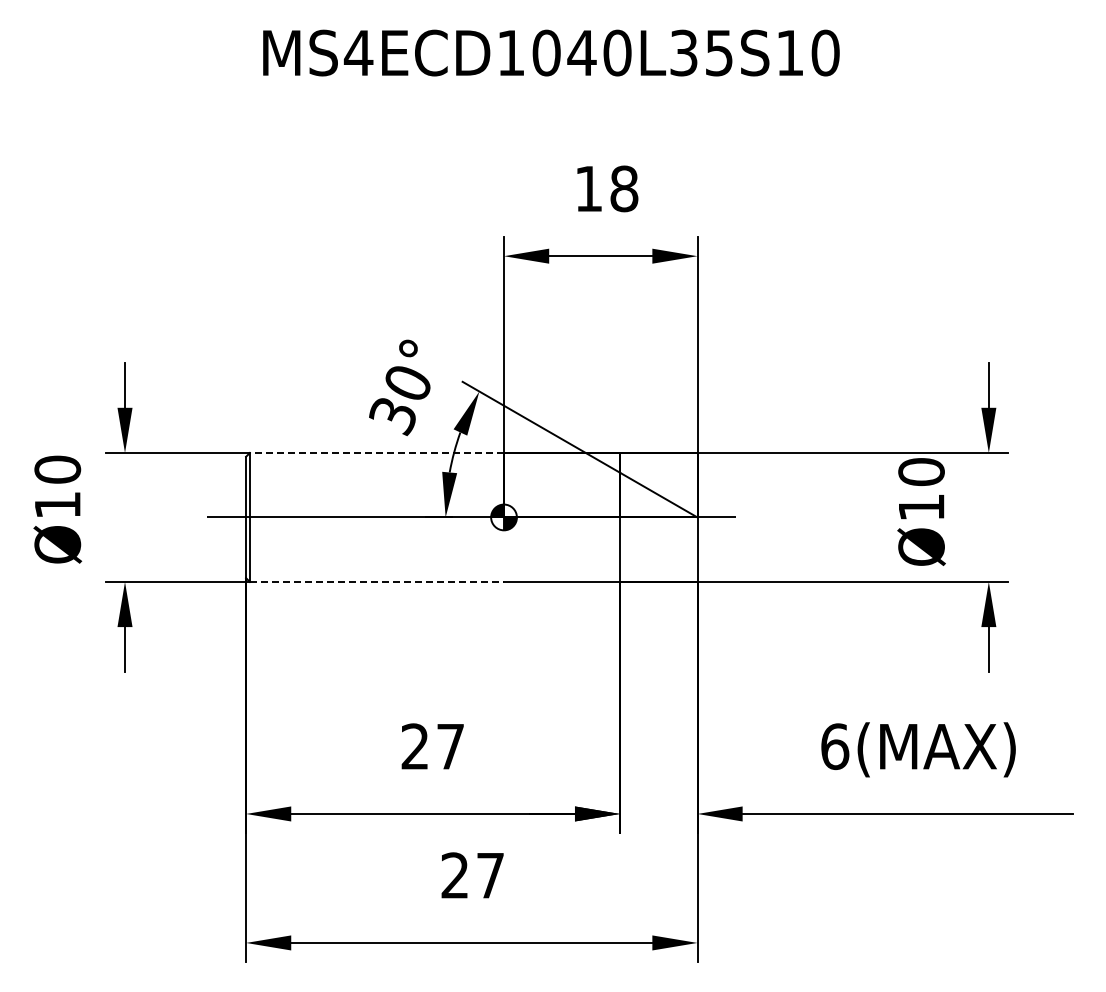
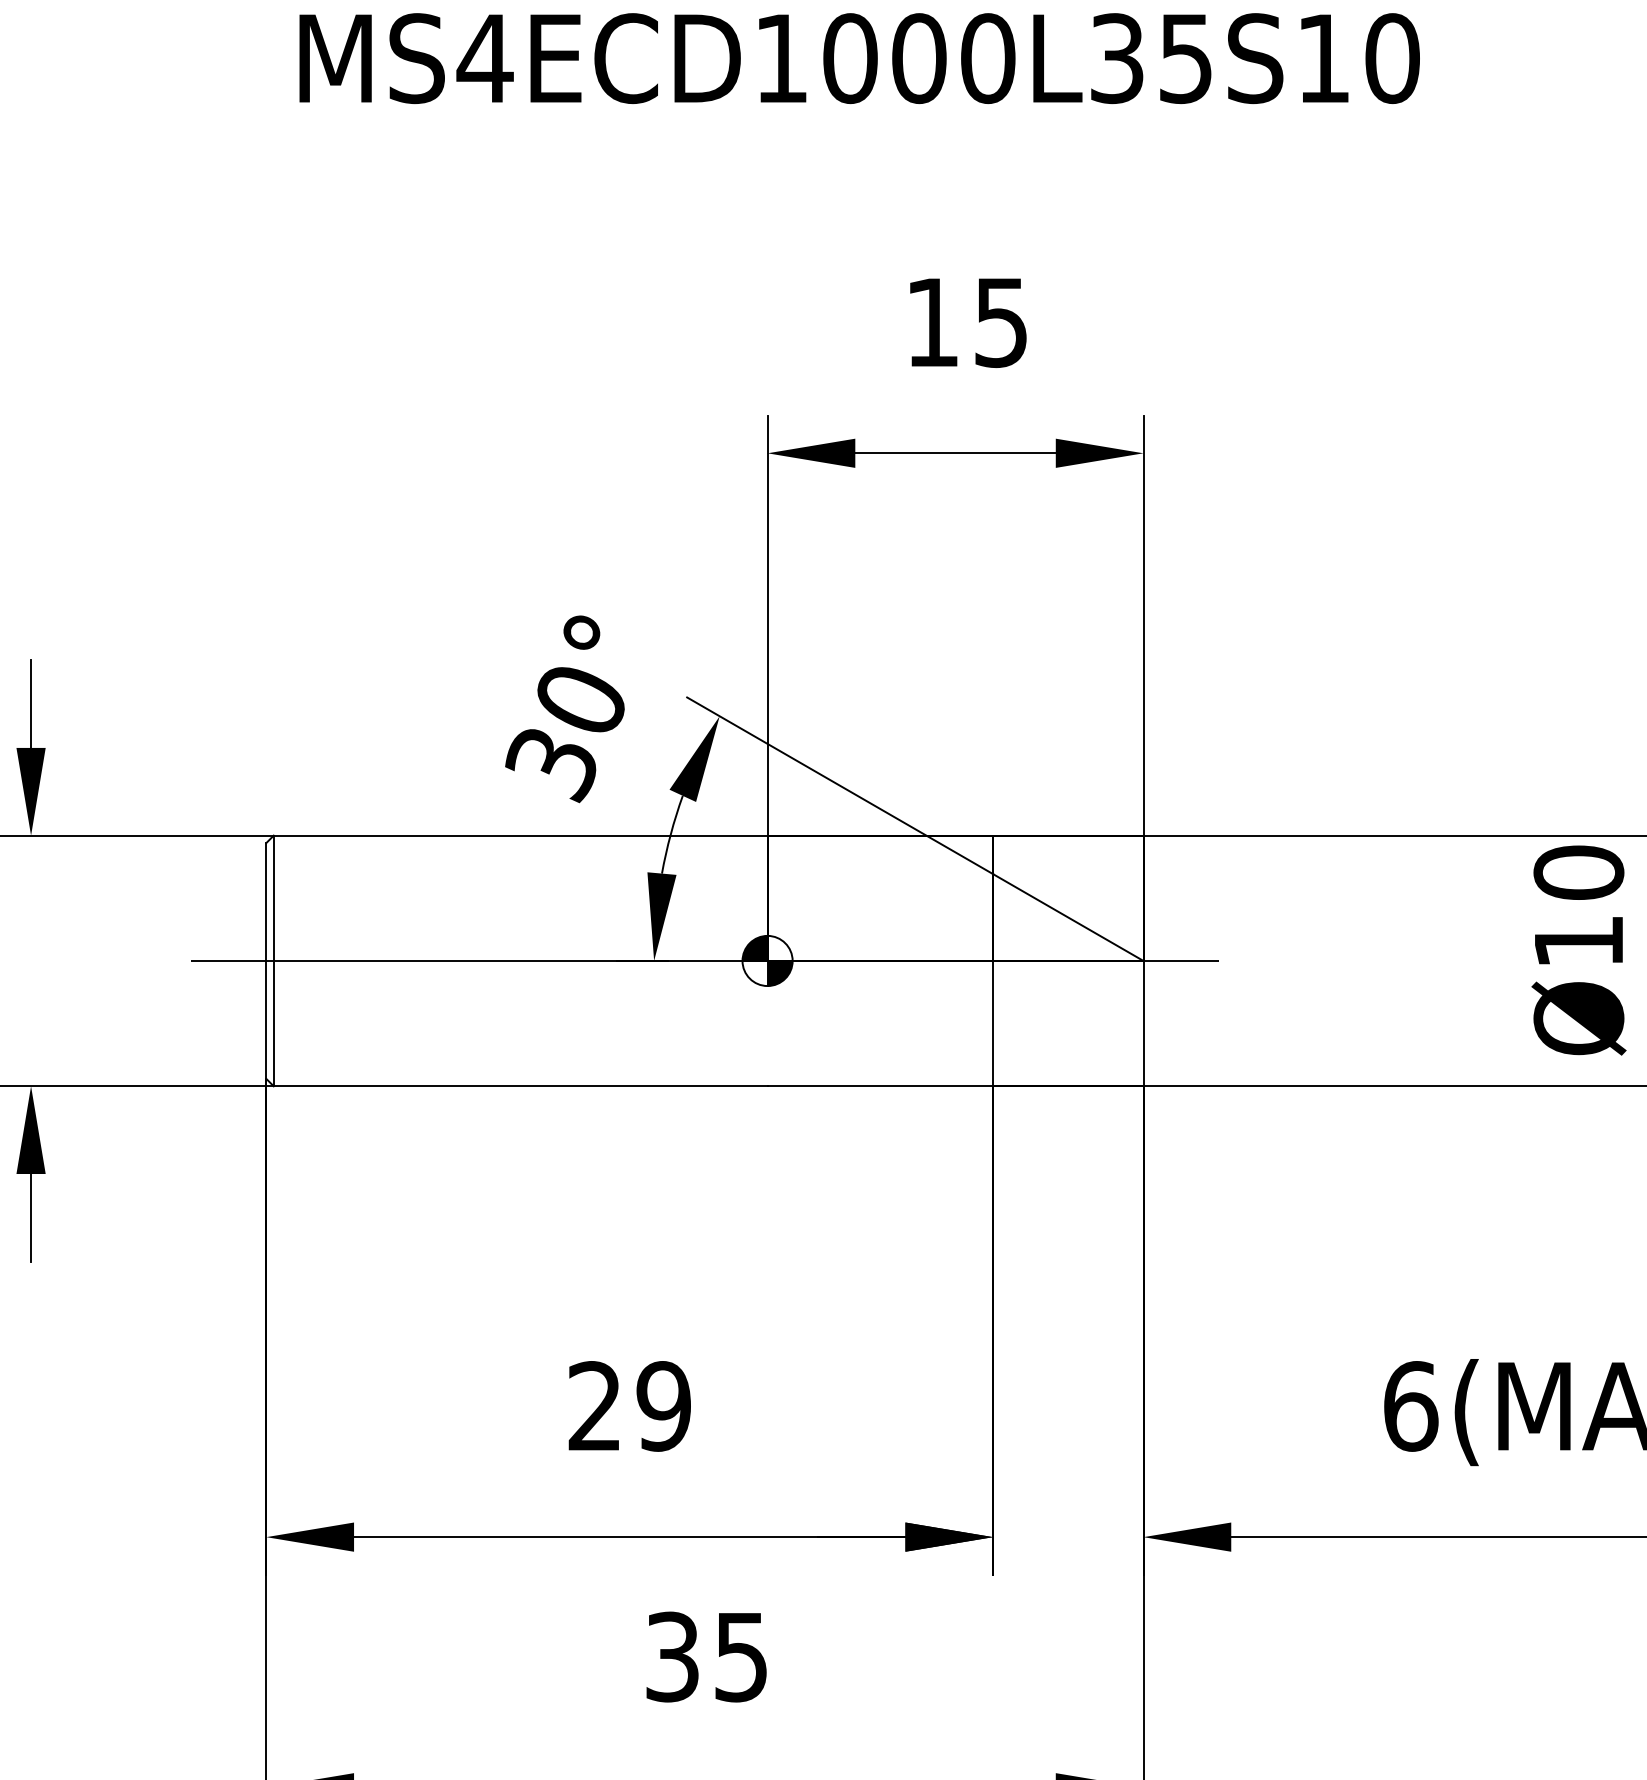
text: (581, 52) -> (918, 57), MS4ECD1040L35S10 -> MS4ECD1000L35S10
text: (624, 188) -> (1001, 321), 18 -> 15
line: (376, 452) -> (519, 834), dashed -> solid
line: (377, 581) -> (521, 1085), dashed -> solid
text: (450, 746) -> (663, 1406), 27 -> 29
text: (472, 875) -> (706, 1656), 27 -> 35

